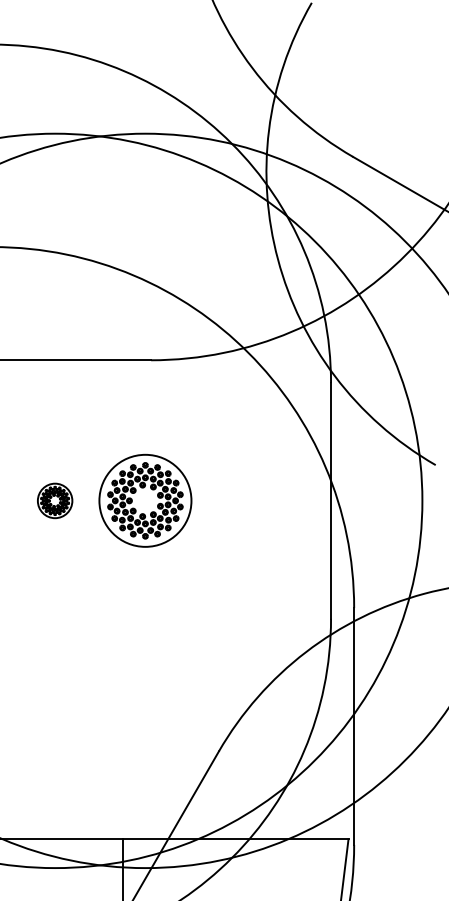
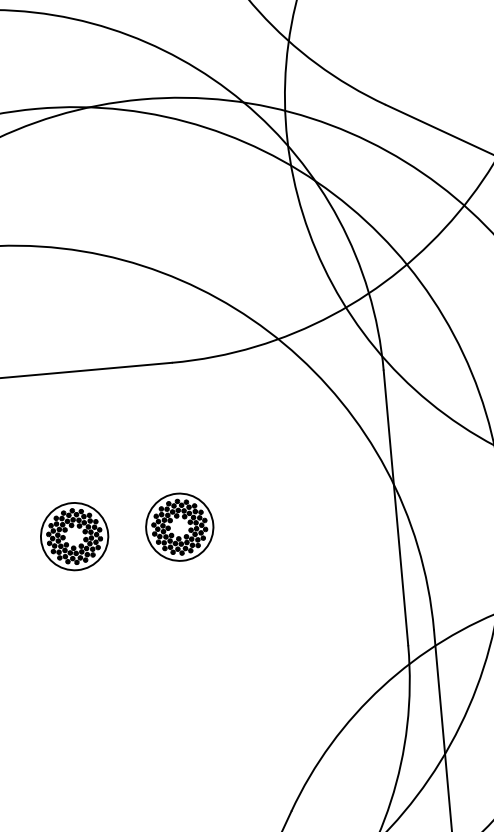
part: (54, 500) -> (73, 536), size x1.67
part: (145, 500) -> (179, 526), size x0.62

